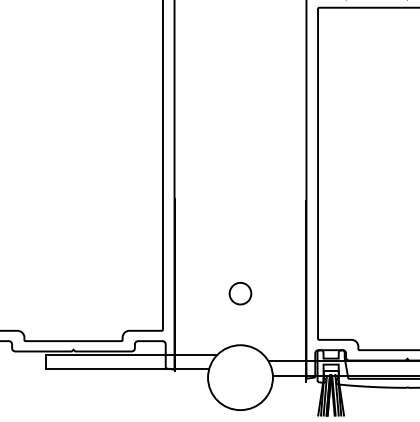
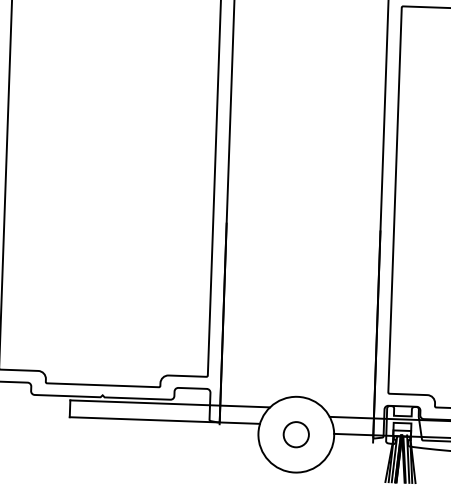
circle: (240, 293) -> (296, 434), moved

